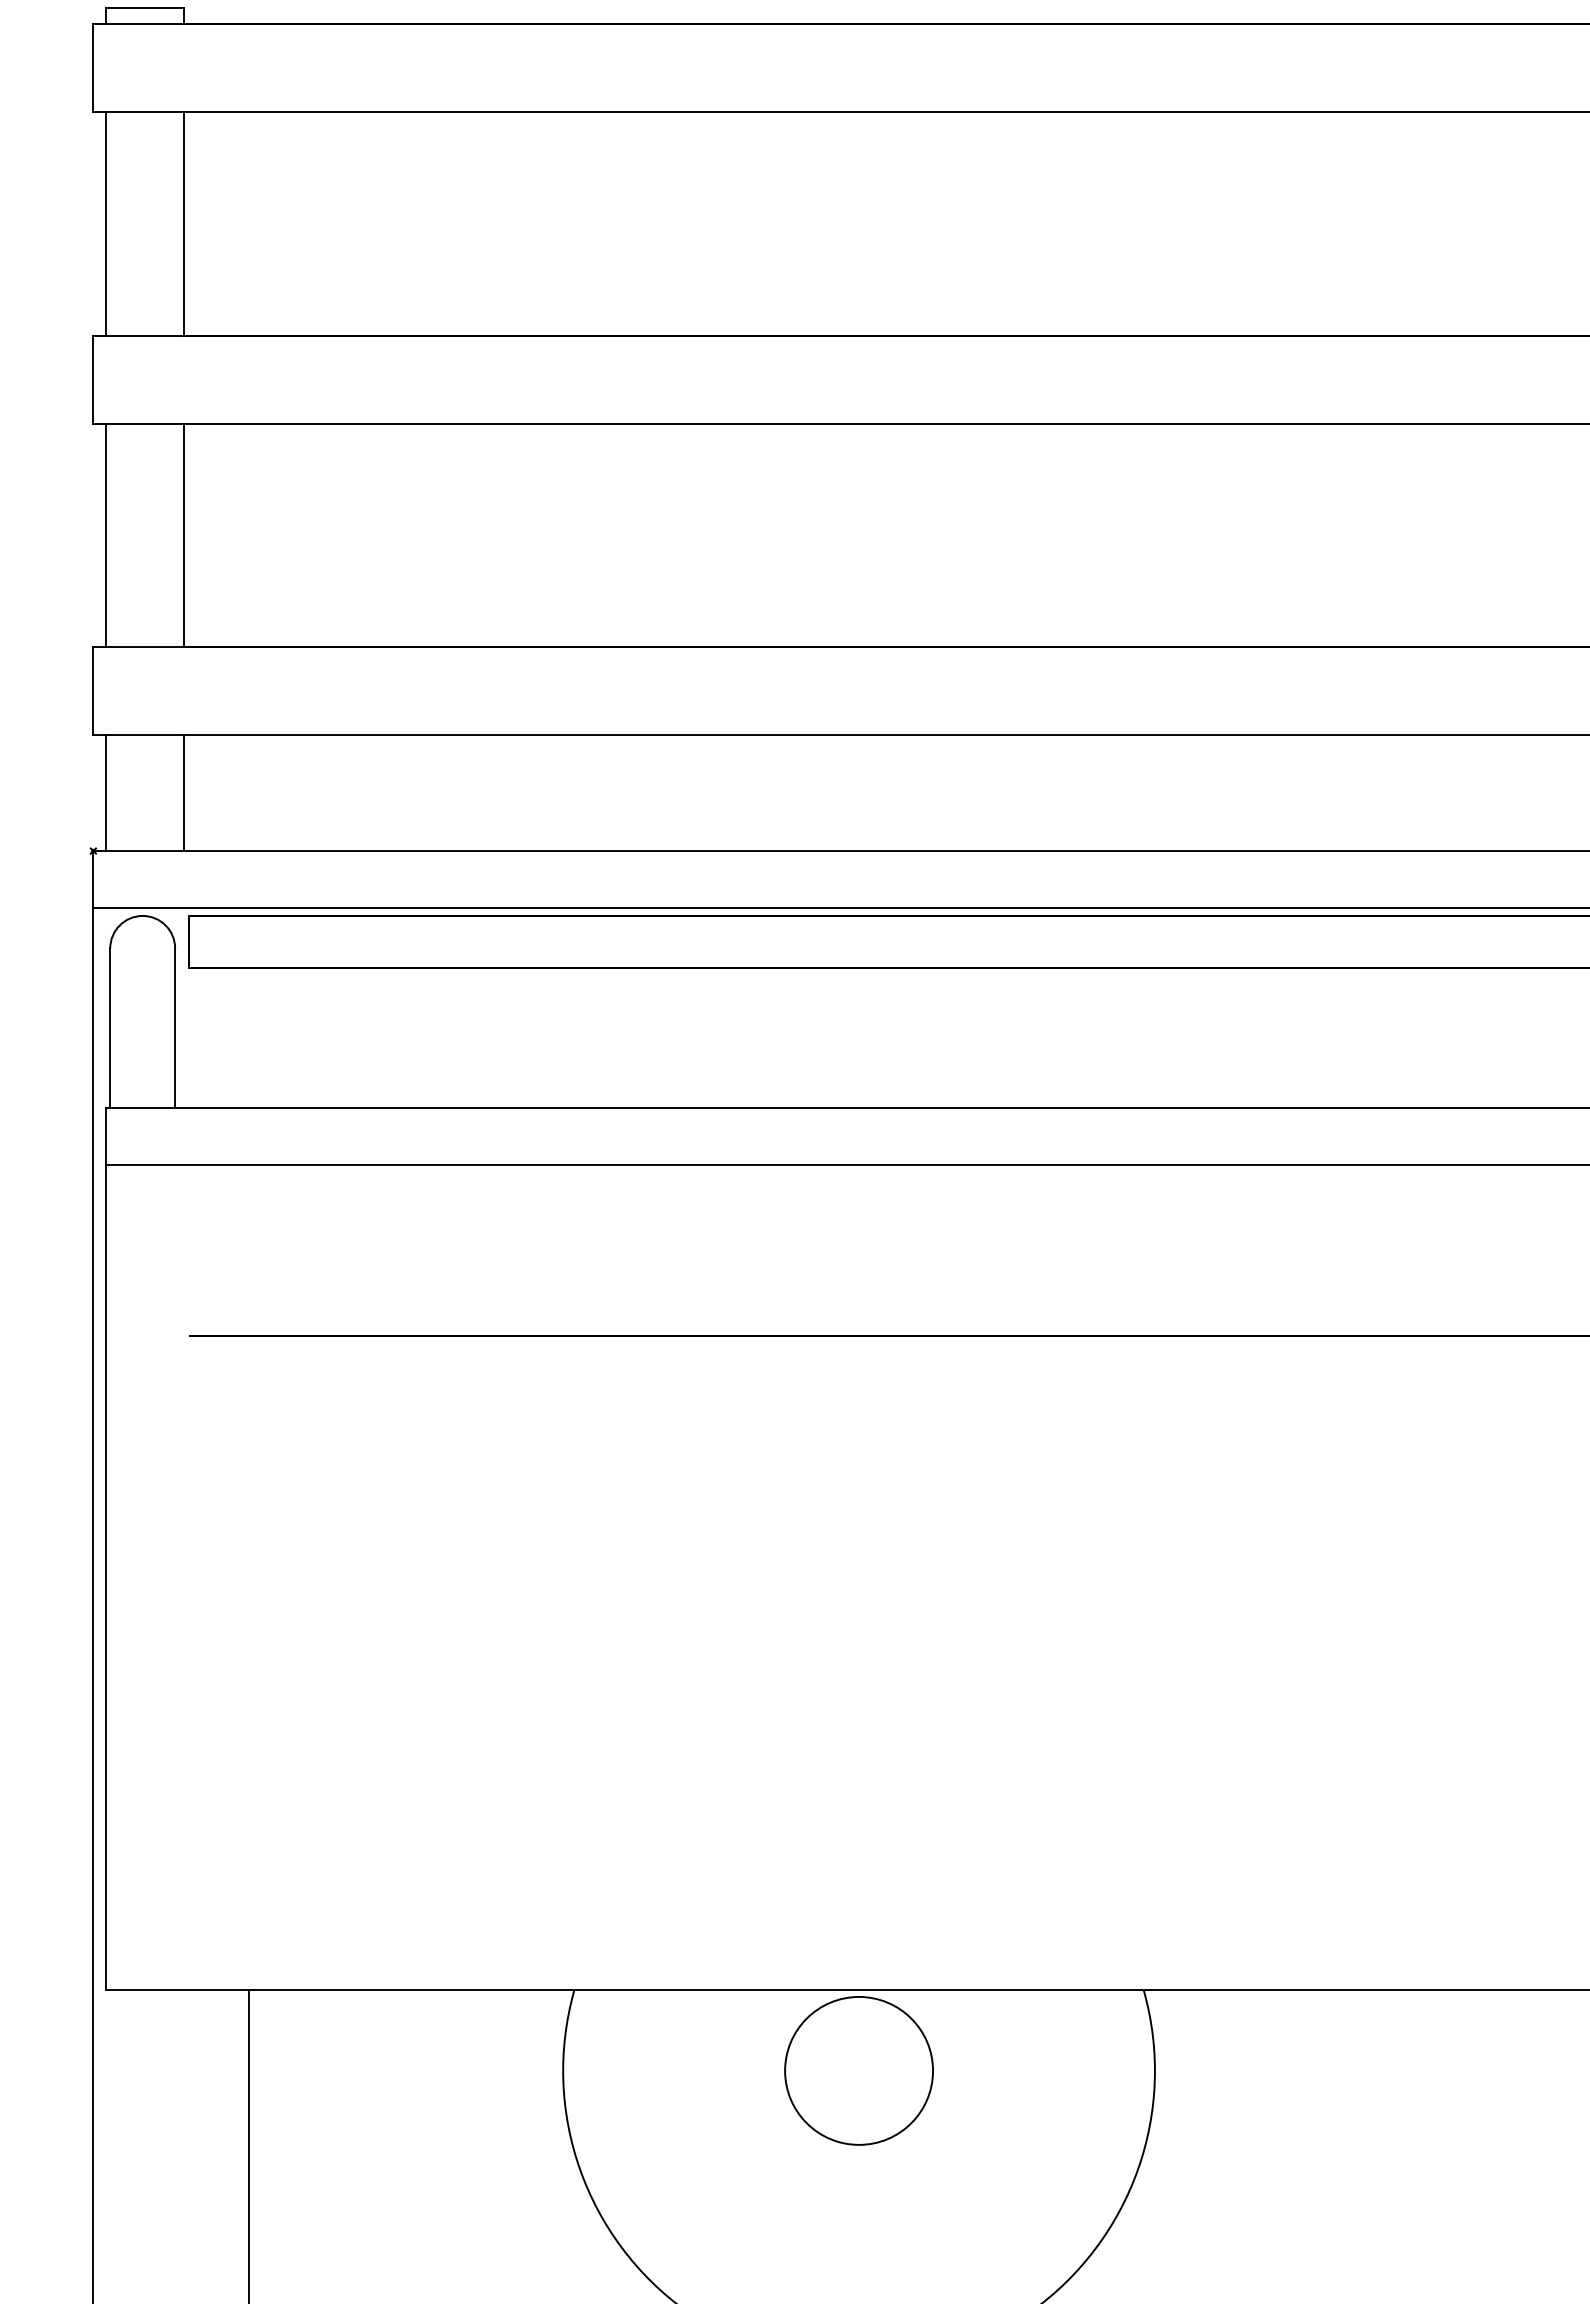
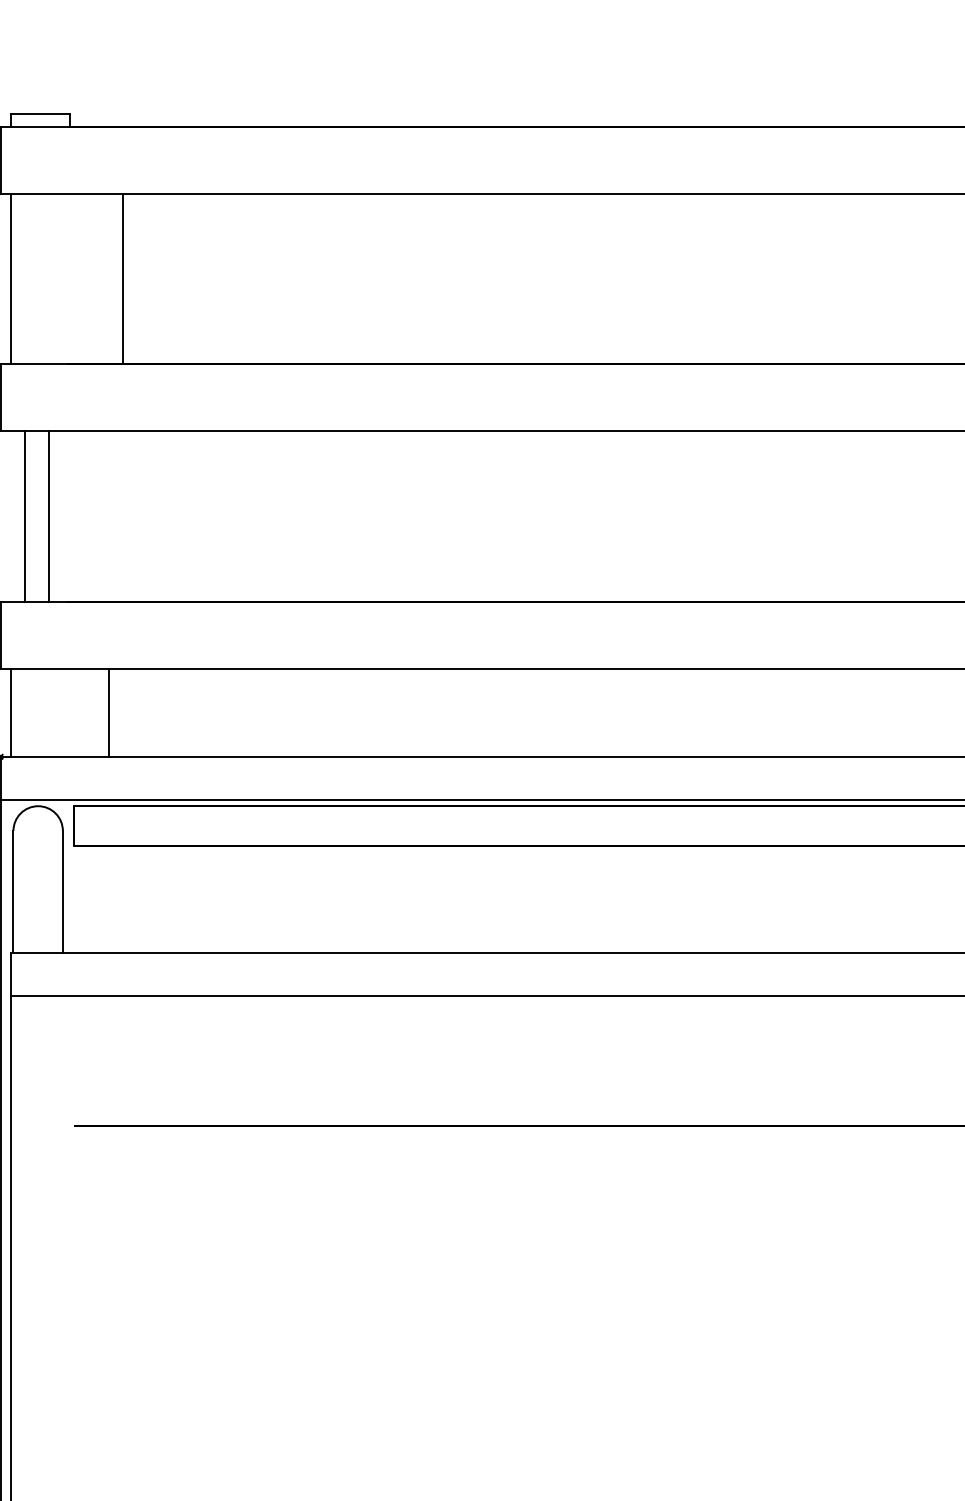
line: (184, 223) -> (123, 278), moved
line: (106, 535) -> (49, 516), moved
line: (184, 535) -> (25, 516), moved
line: (184, 793) -> (108, 712), moved

